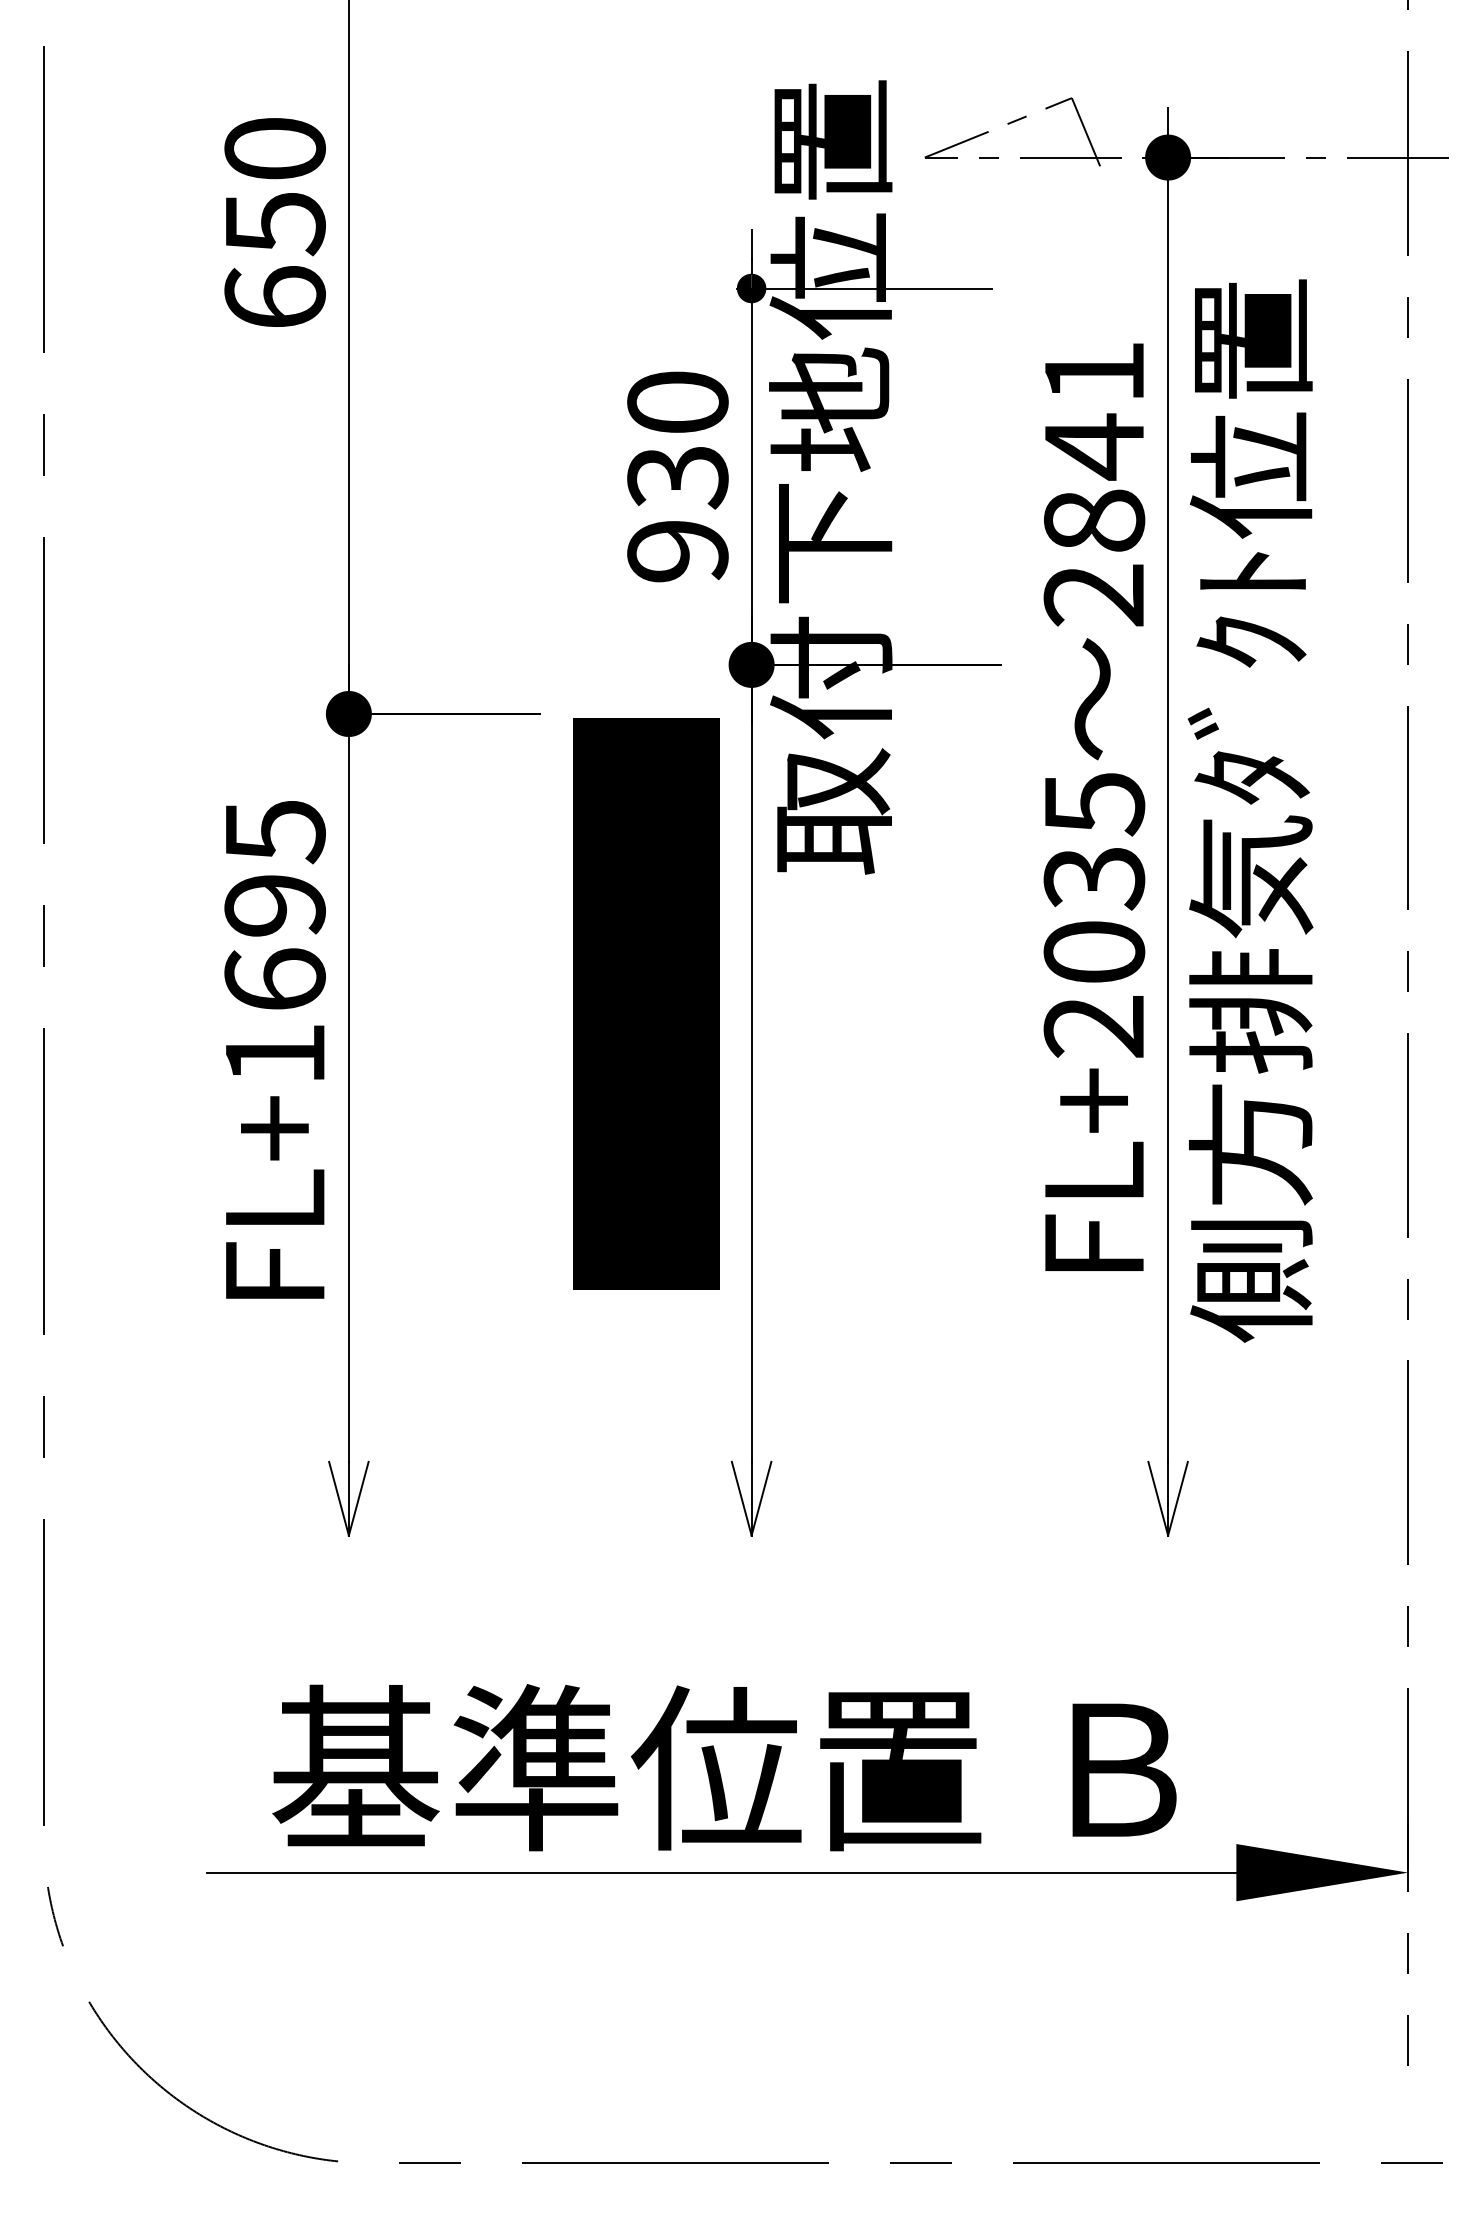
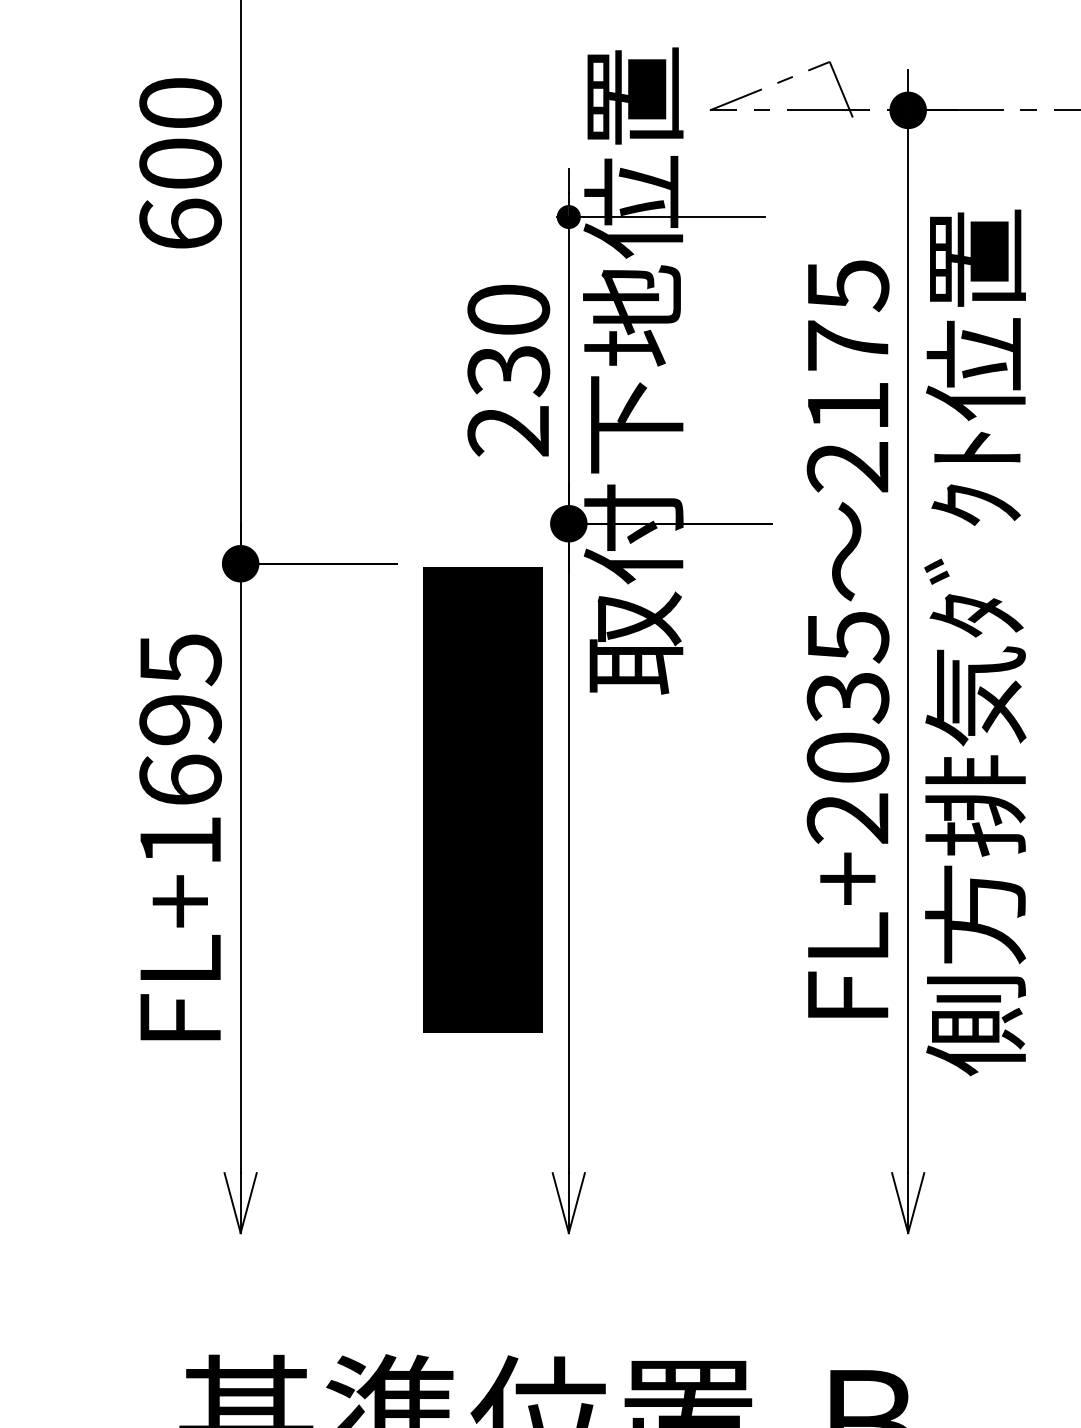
text: (274, 224) -> (180, 164), 650 -> 600
text: (1094, 446) -> (848, 345), 2841 -> 2175
text: (677, 551) -> (508, 431), 930 -> 230

